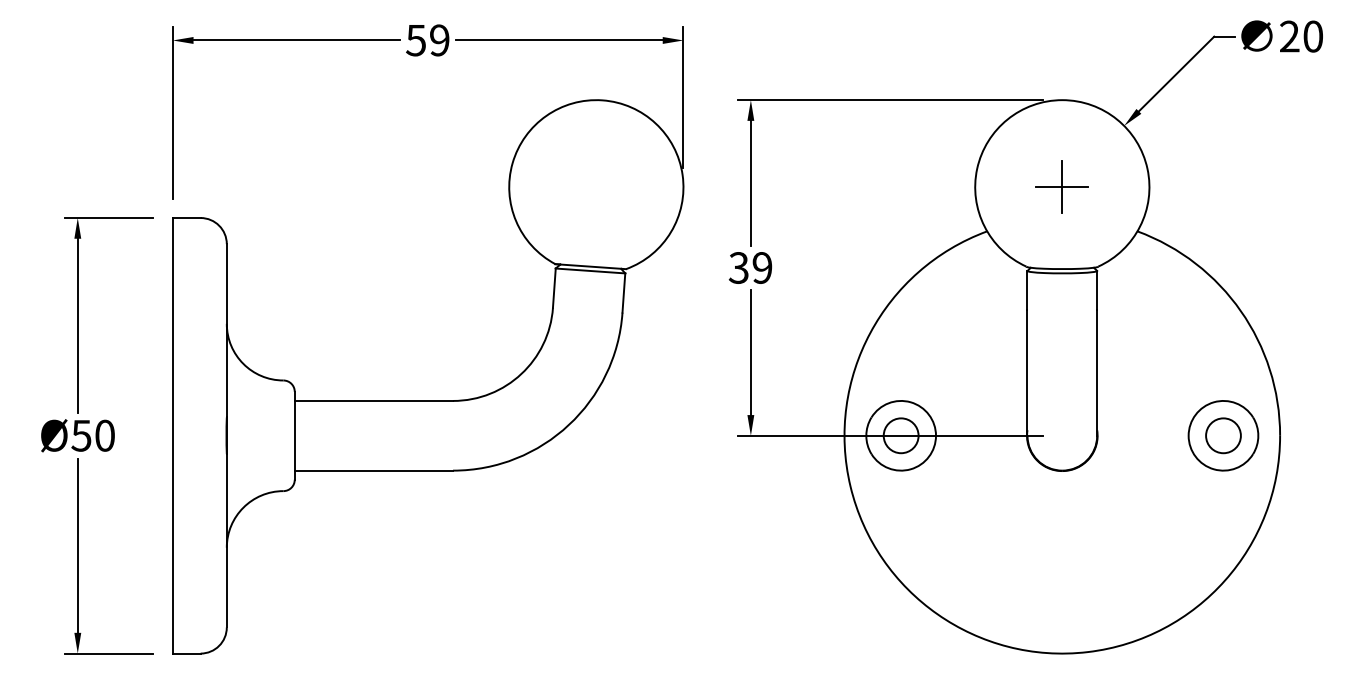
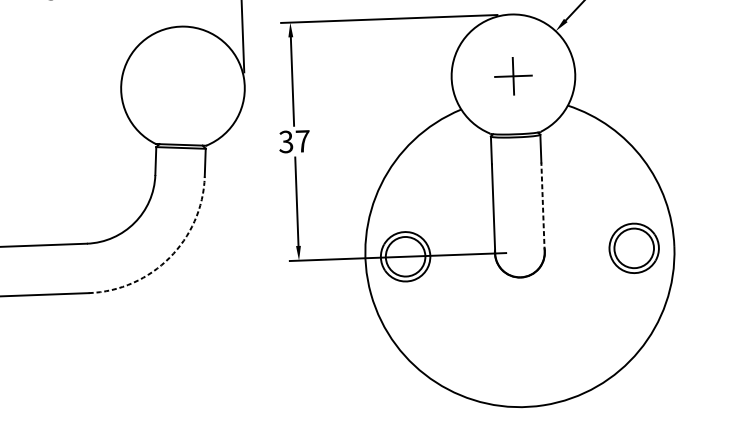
text: (762, 267) -> (302, 141), 39 -> 37
line: (1097, 372) -> (543, 206), solid -> dashed
arc: (568, 425) -> (169, 258), solid -> dashed
circle: (900, 435) -> (405, 256), size x1.6
circle: (1223, 435) -> (634, 248), size x1.6

